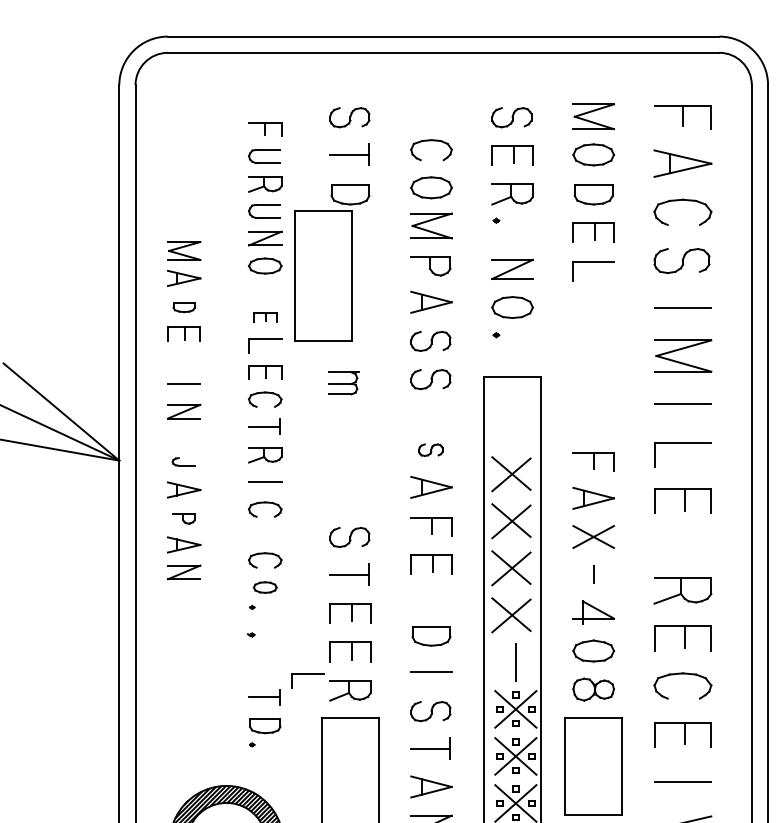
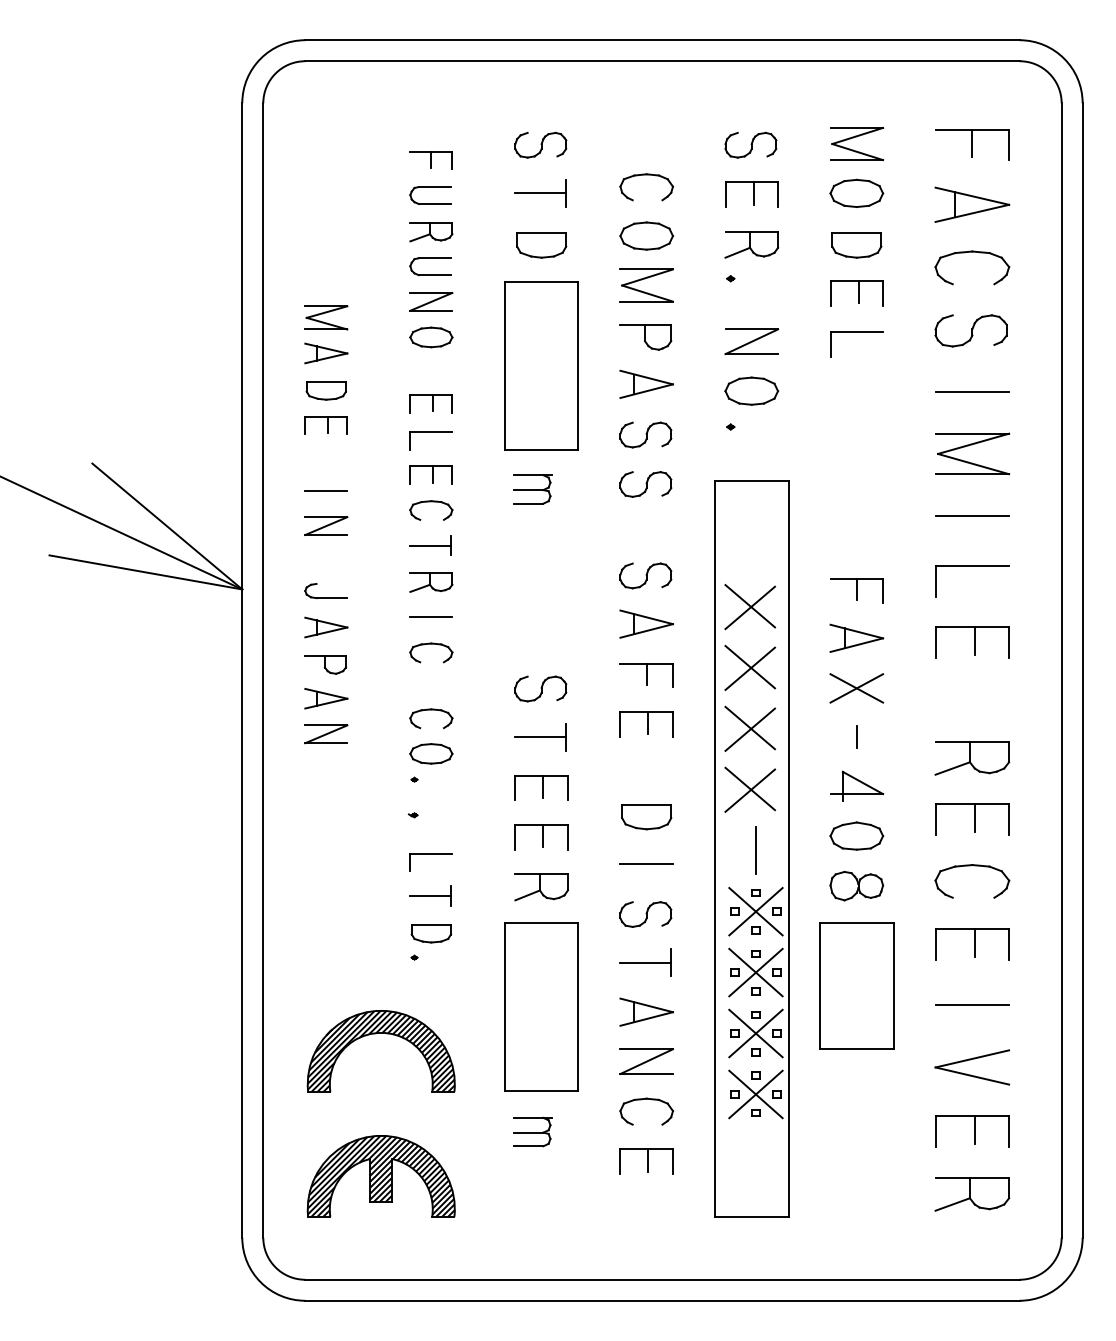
part: (323, 275) -> (541, 365), moved
part: (183, 307) -> (325, 390), size x1.43
part: (264, 317) -> (430, 403), size x1.43
part: (430, 449) -> (645, 575), size x1.67
part: (183, 462) -> (325, 591), size x1.43
part: (183, 518) -> (325, 664), size x1.43
part: (265, 587) -> (431, 753), size x1.43
part: (307, 674) -> (430, 854), moved

